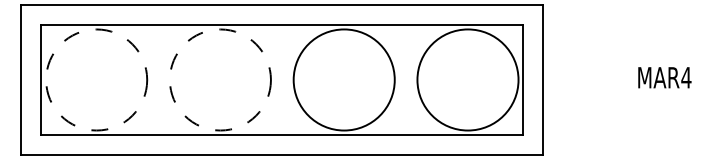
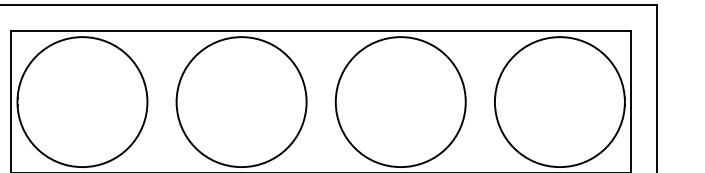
circle: (96, 79) -> (82, 101), dashed -> solid
circle: (219, 79) -> (240, 101), dashed -> solid

